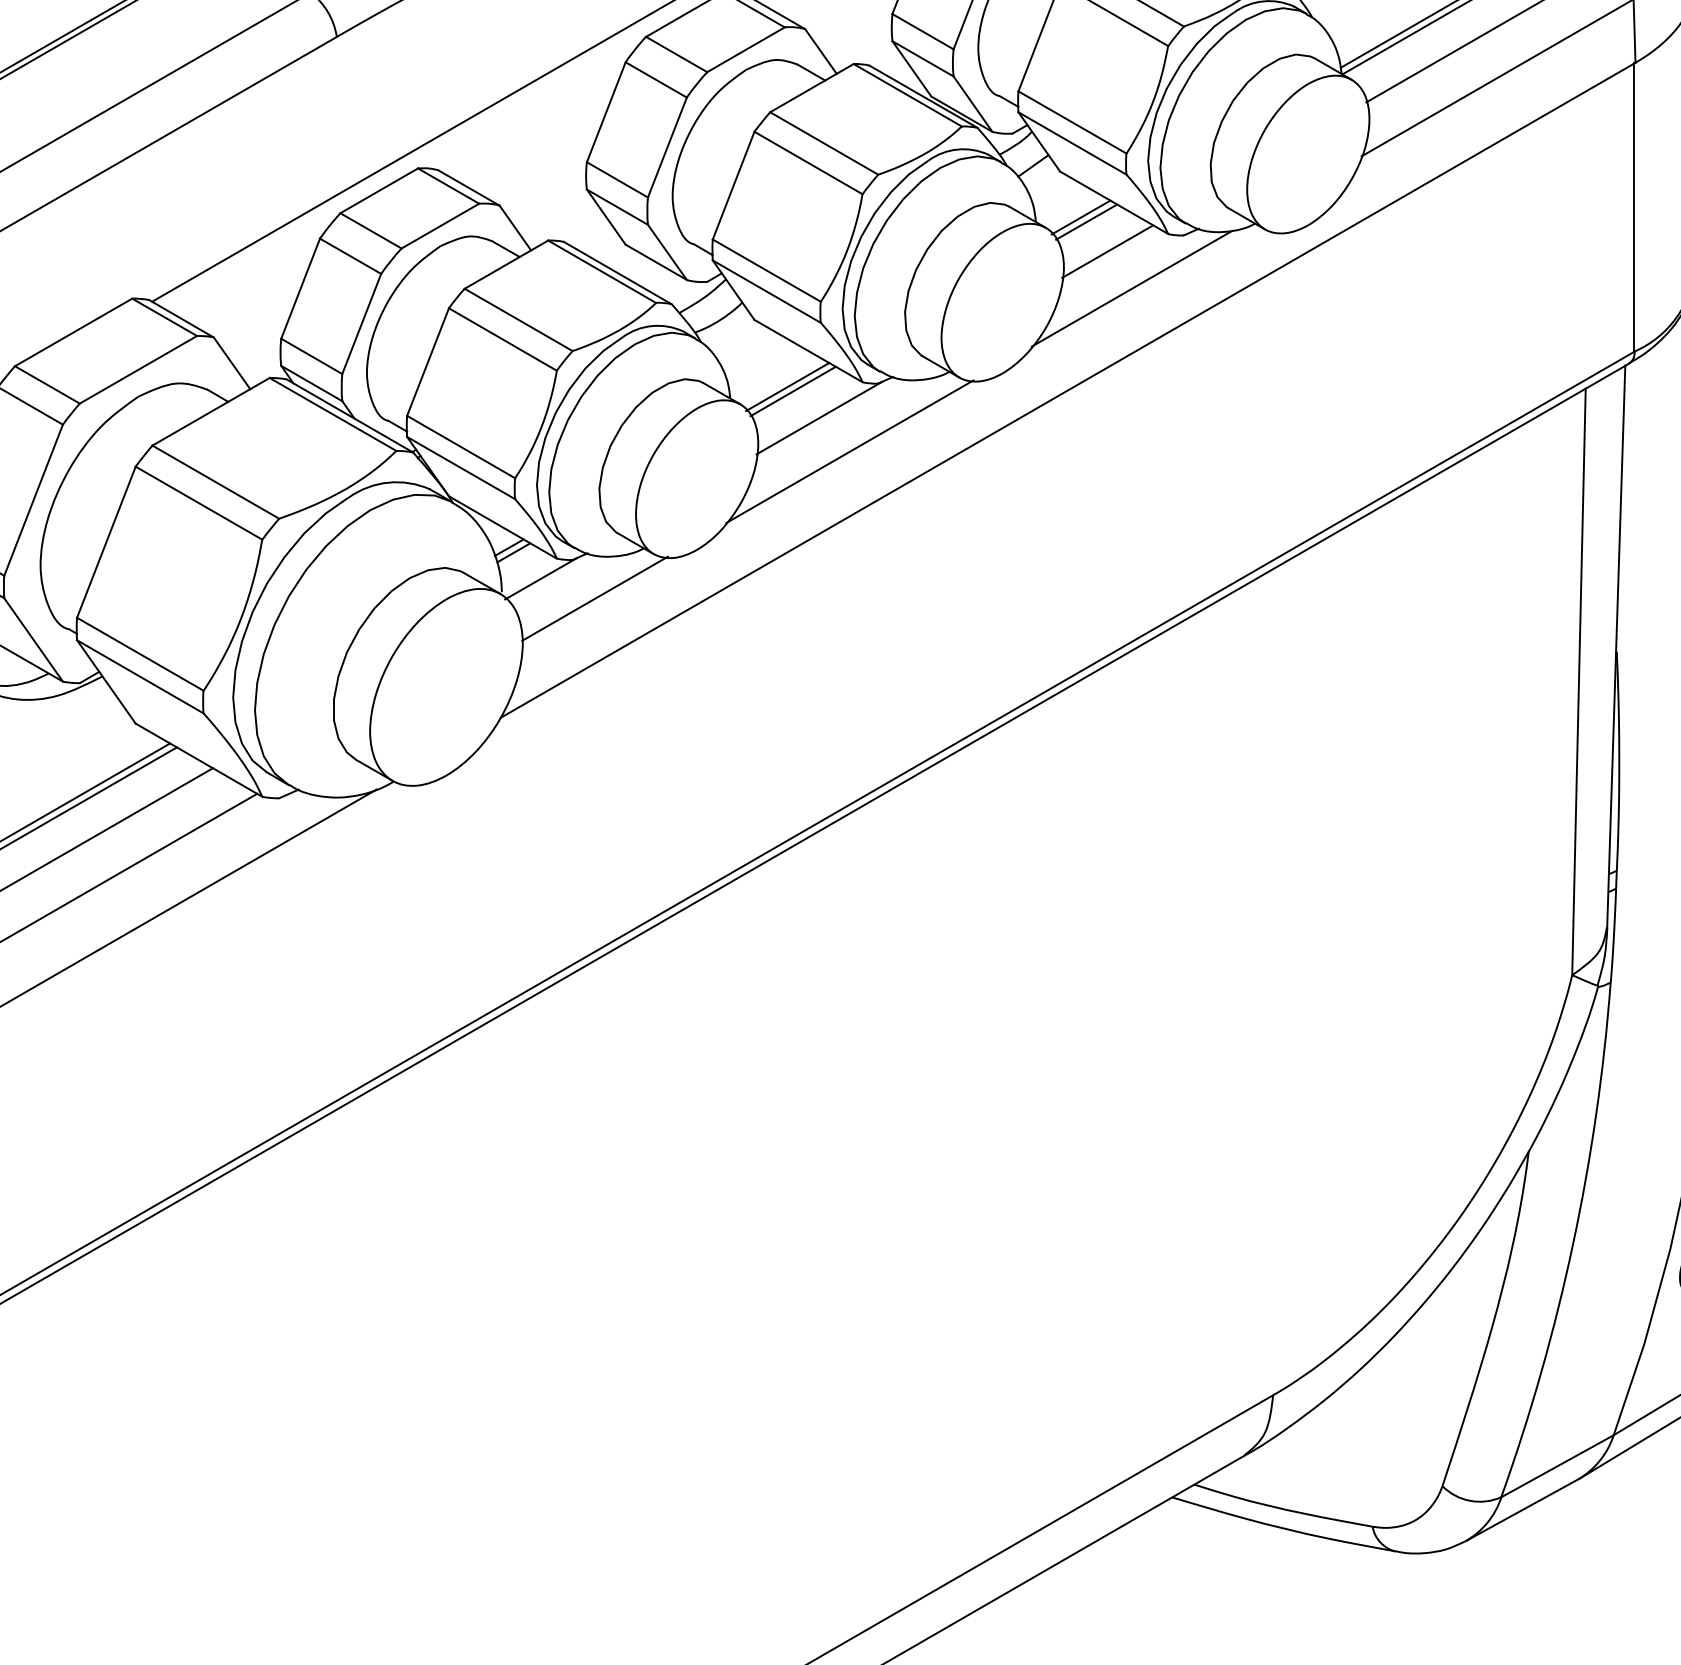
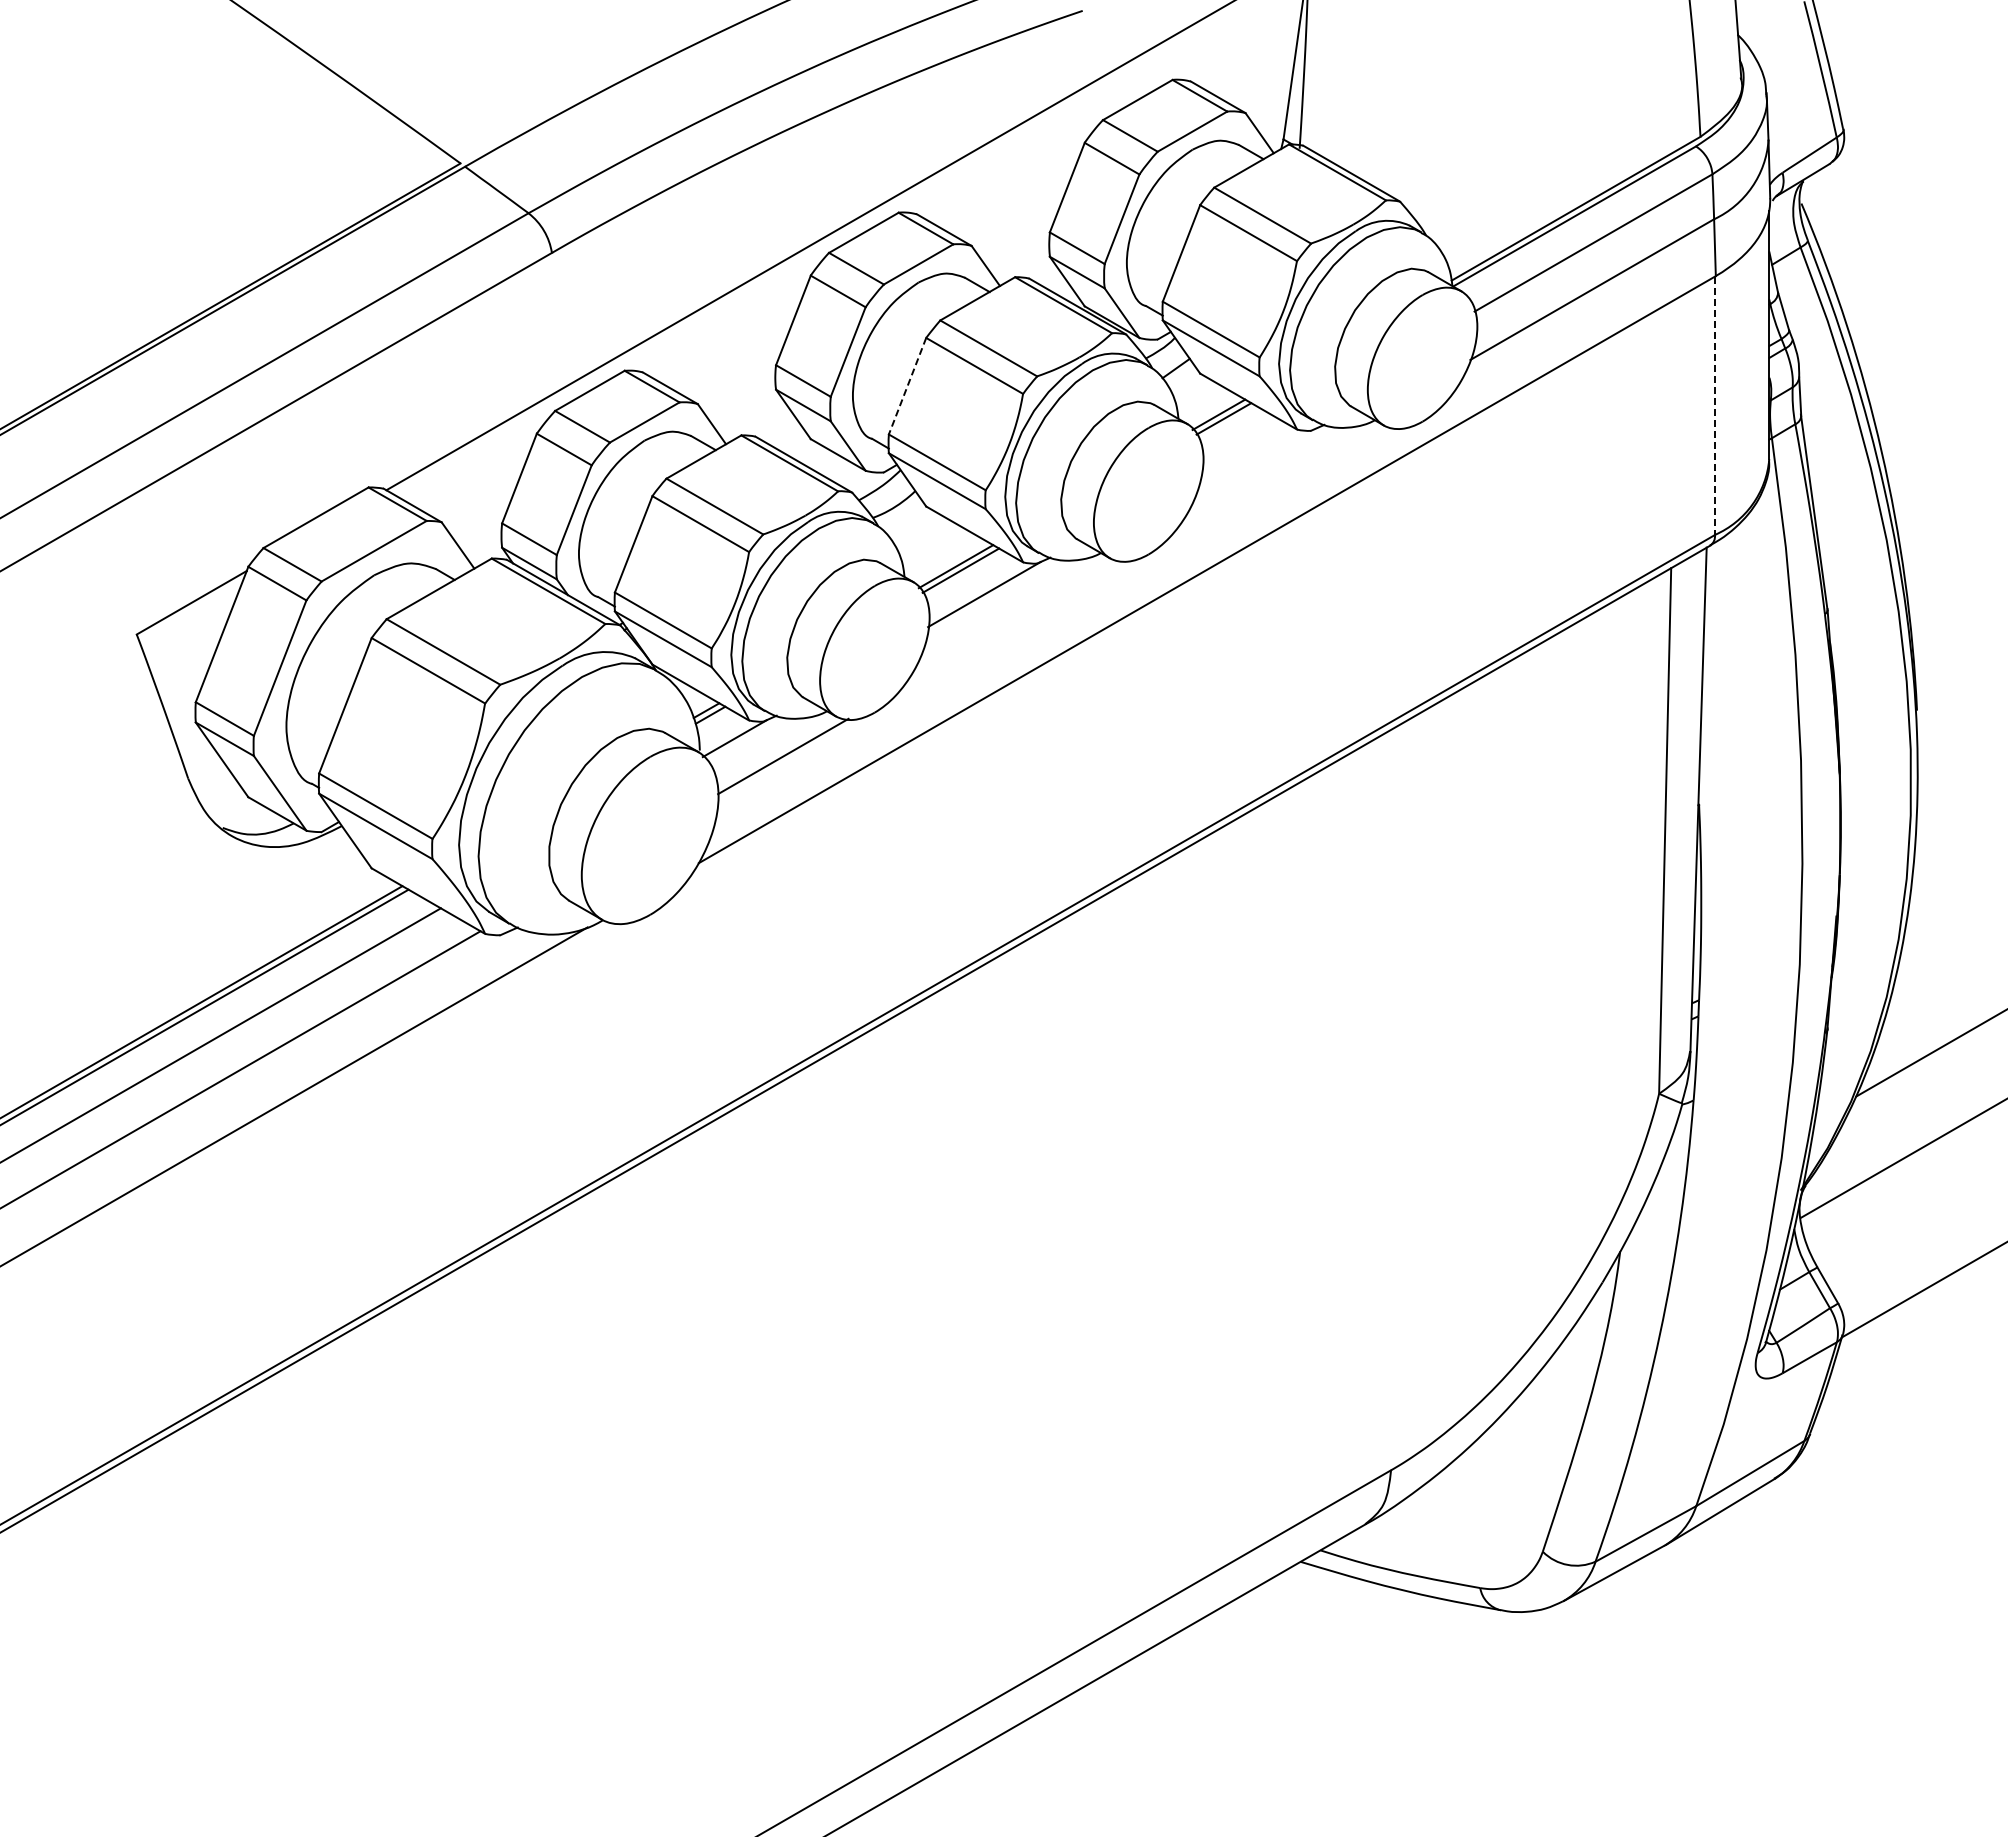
line: (733, 185) -> (907, 386), solid -> dashed
line: (1634, 208) -> (1714, 406), solid -> dashed
line: (1107, 250) -> (1242, 444), removed
line: (1131, 288) -> (1264, 478), removed
line: (849, 451) -> (1011, 624), removed

